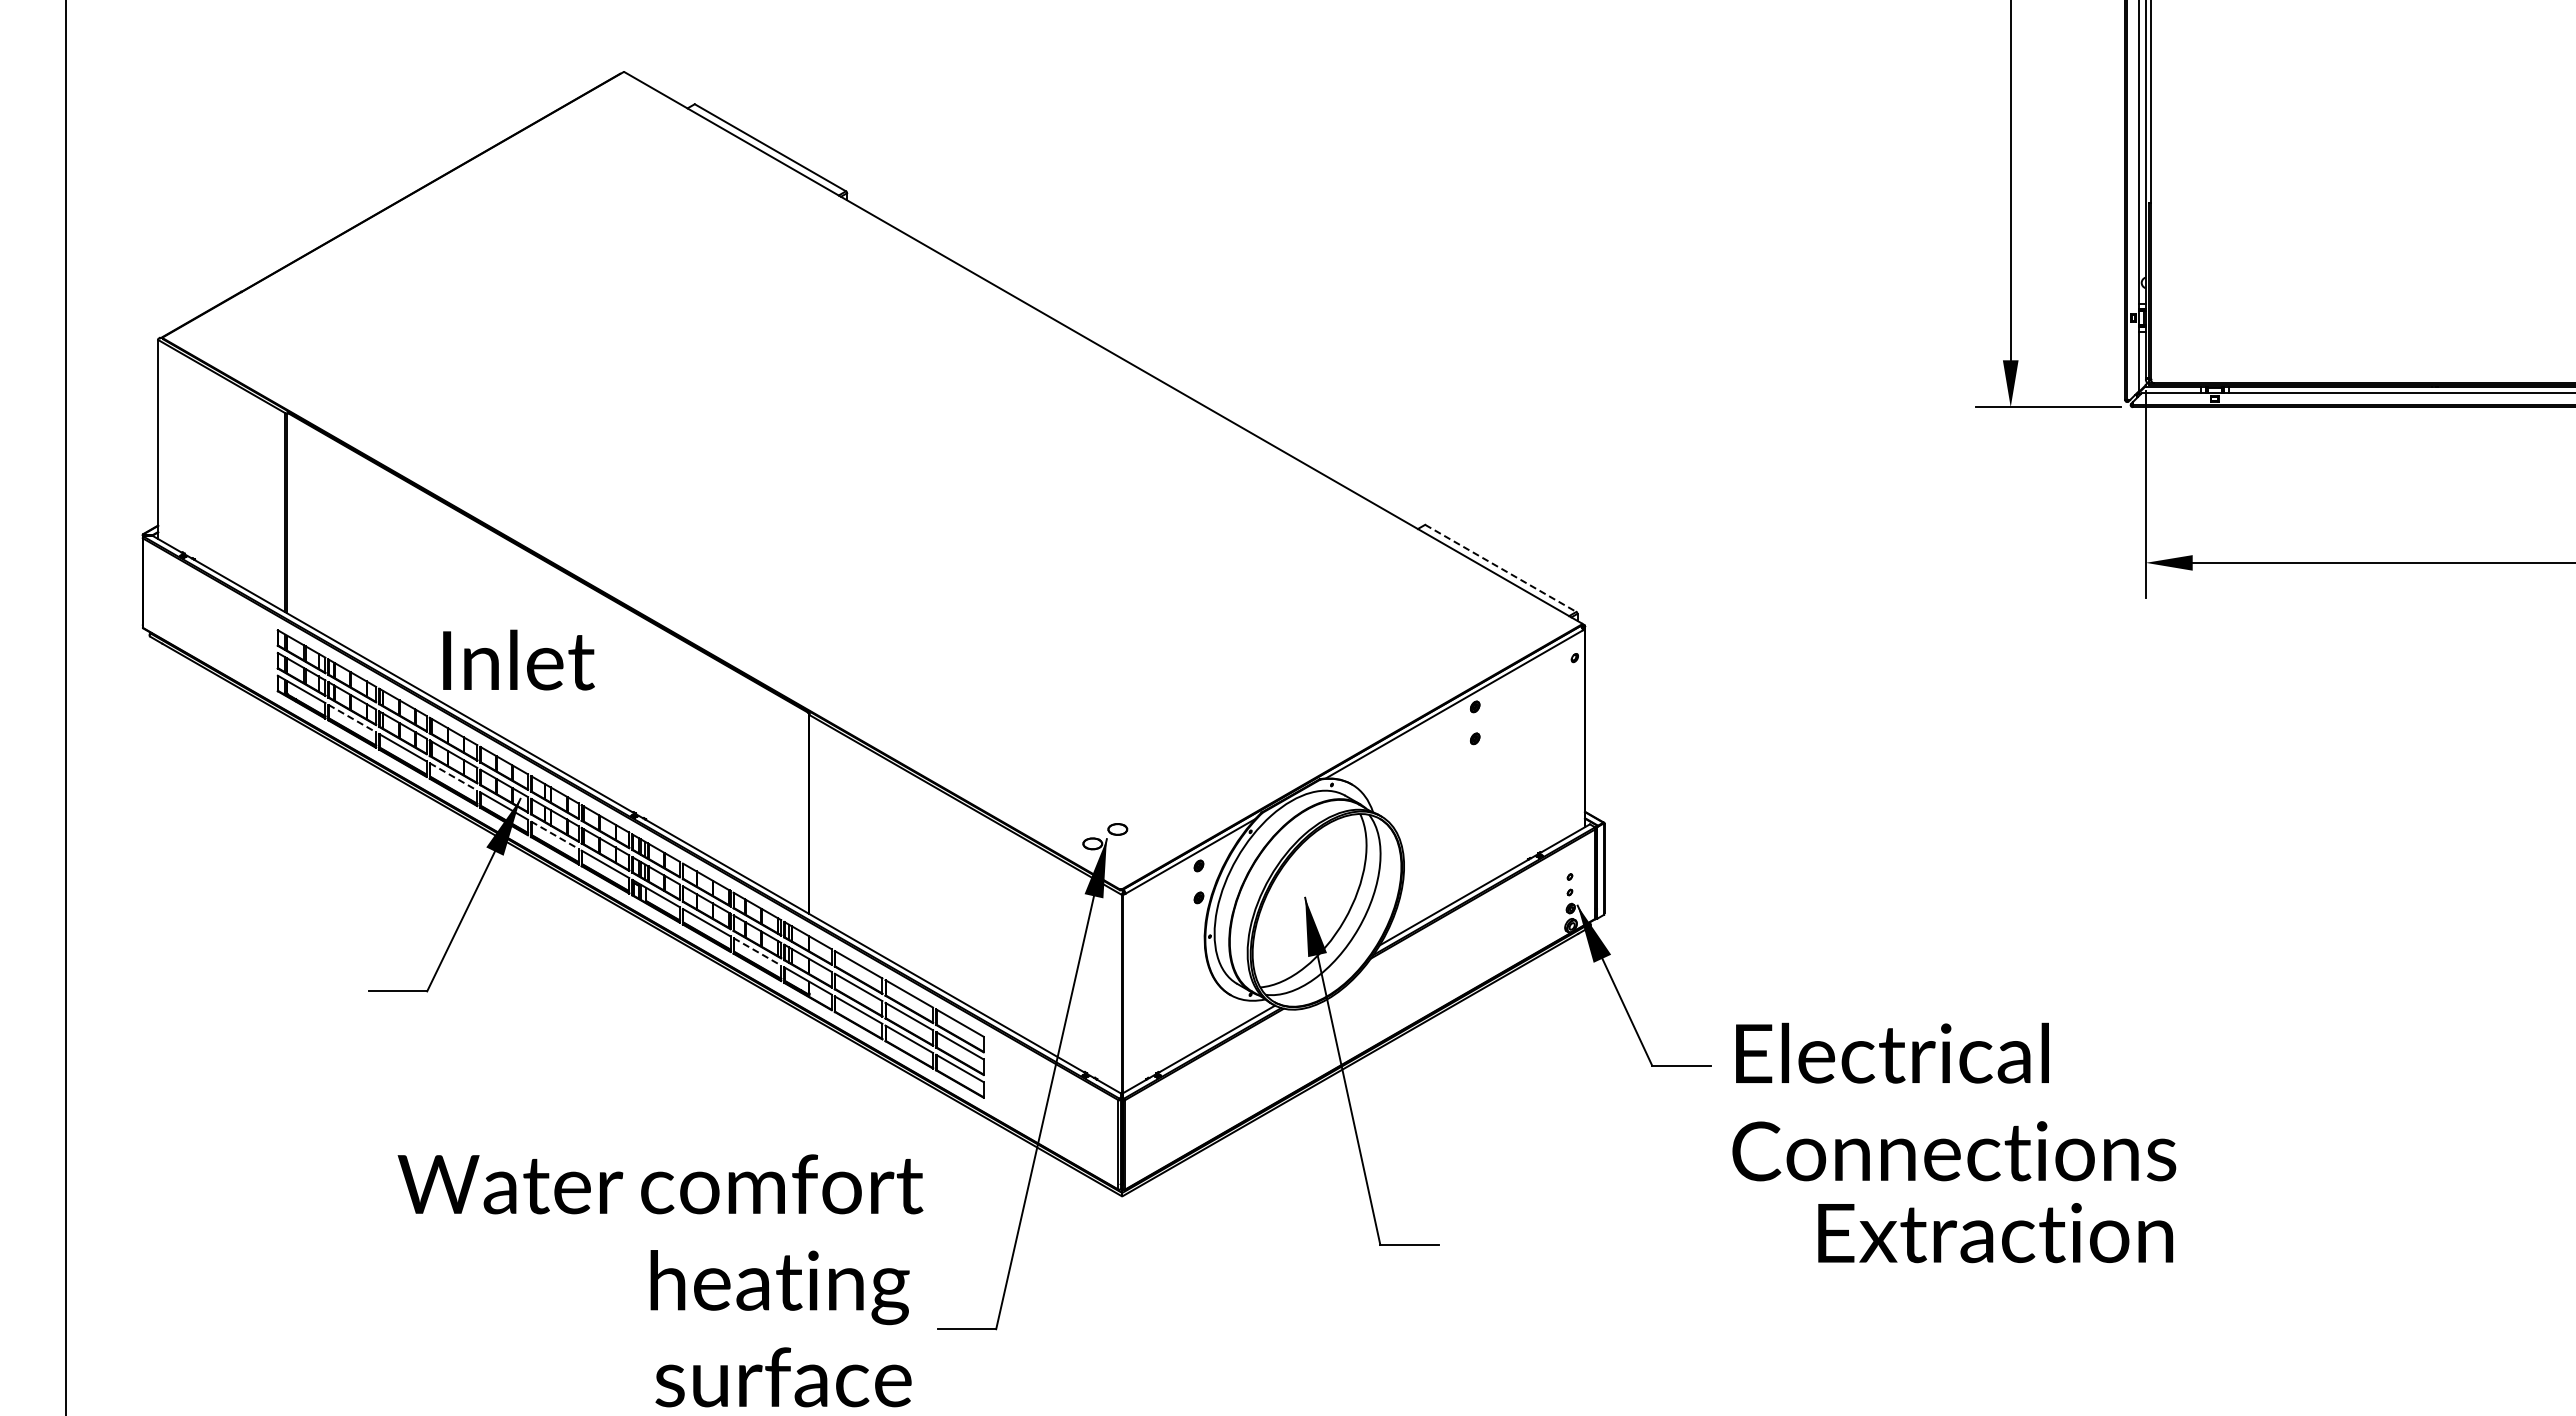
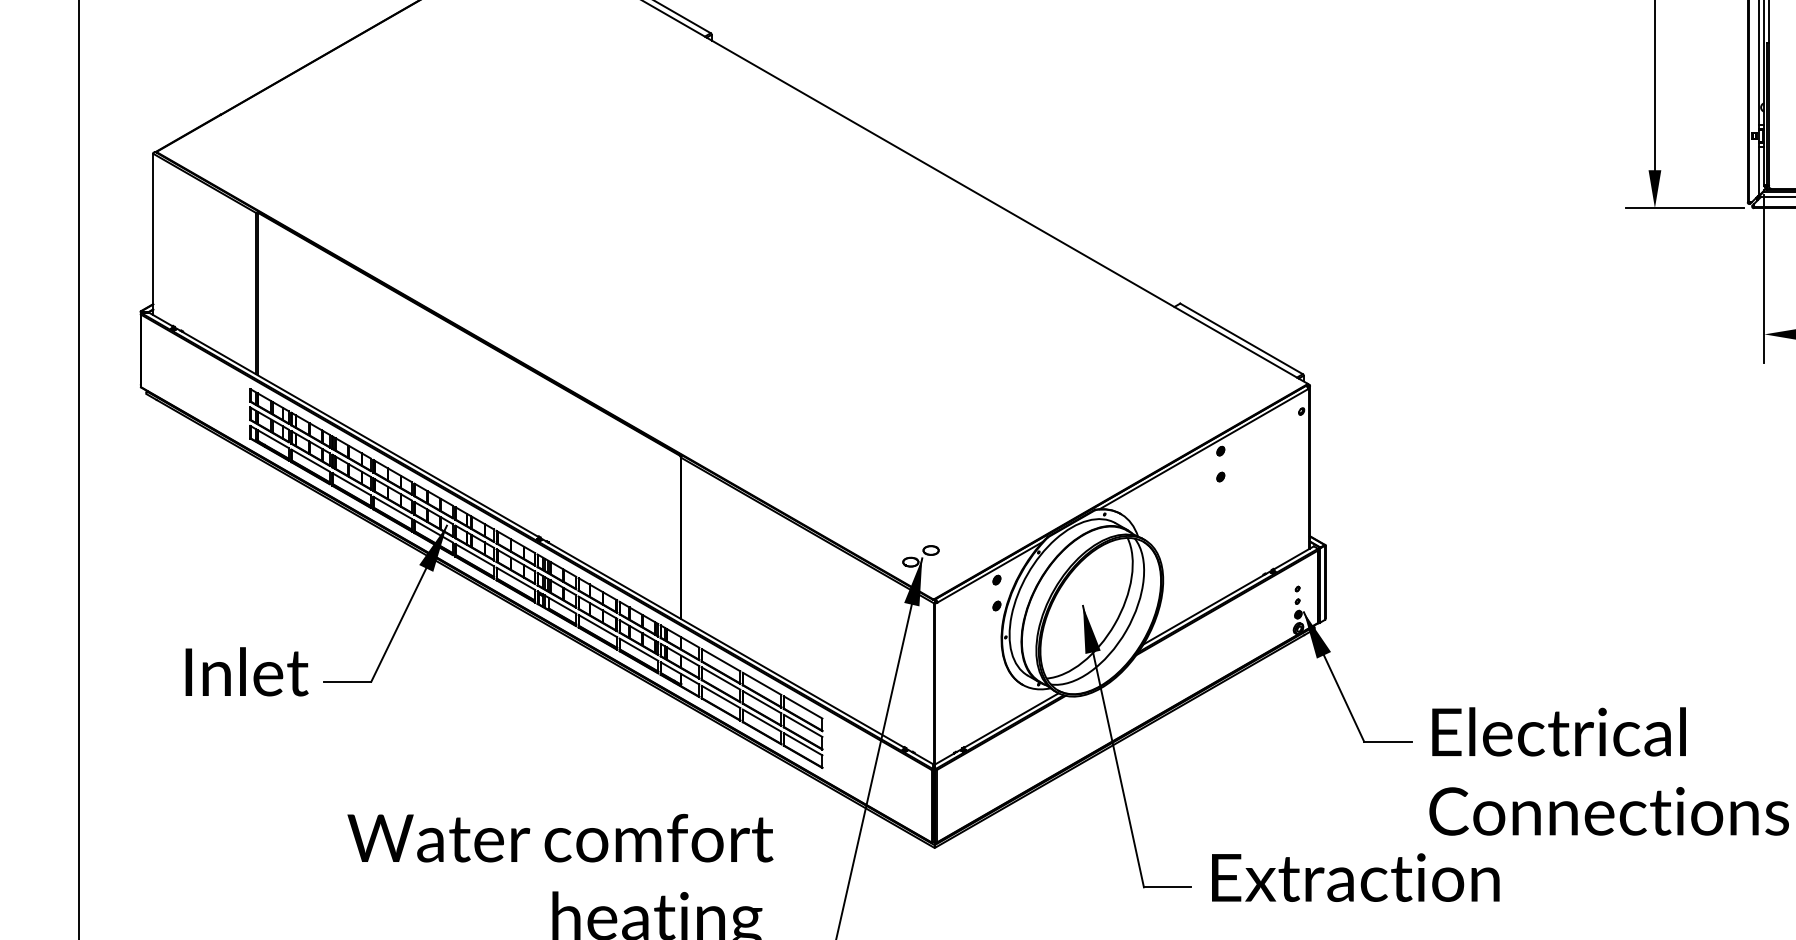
line: (1501, 568) -> (1242, 338), dashed -> solid
text: (518, 659) -> (246, 671), moved
line: (352, 718) -> (310, 460), dashed -> solid
line: (453, 777) -> (392, 508), dashed -> solid
line: (555, 835) -> (475, 555), dashed -> solid
line: (757, 952) -> (639, 650), dashed -> solid
text: (1995, 1233) -> (1355, 878), moved

